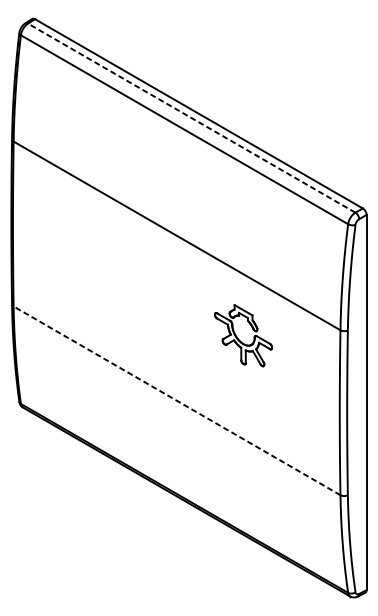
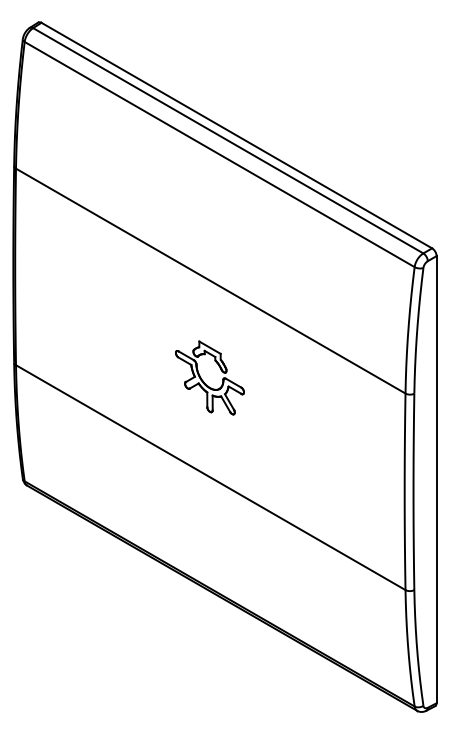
line: (191, 117) -> (227, 140), dashed -> solid
part: (238, 338) -> (204, 381), moved
line: (176, 400) -> (210, 477), dashed -> solid

